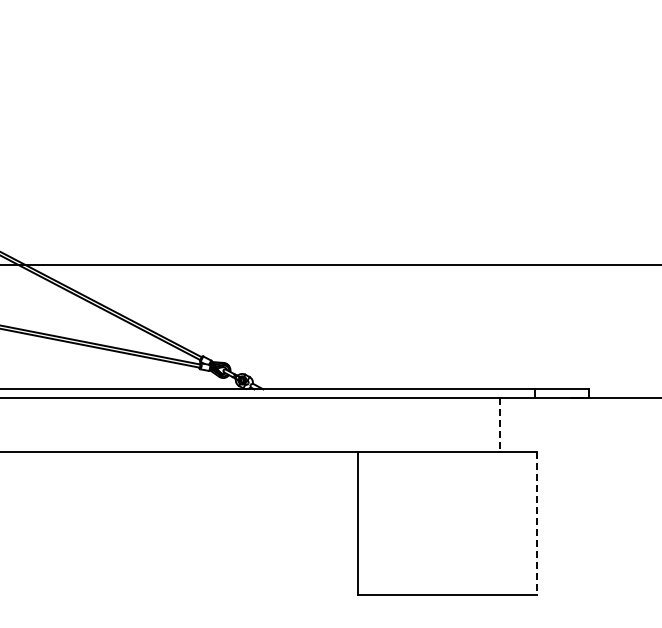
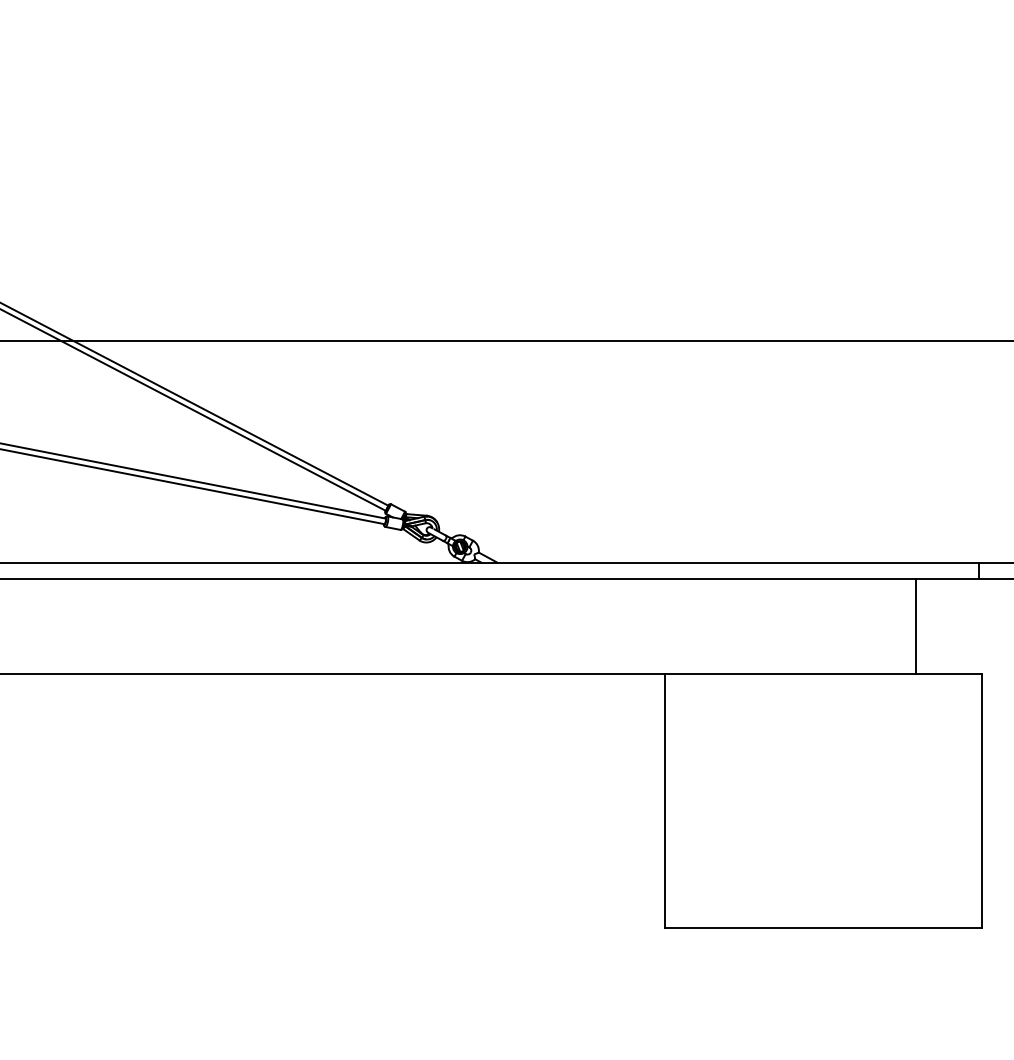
line: (499, 425) -> (915, 626), dashed -> solid
line: (536, 523) -> (981, 800), dashed -> solid

